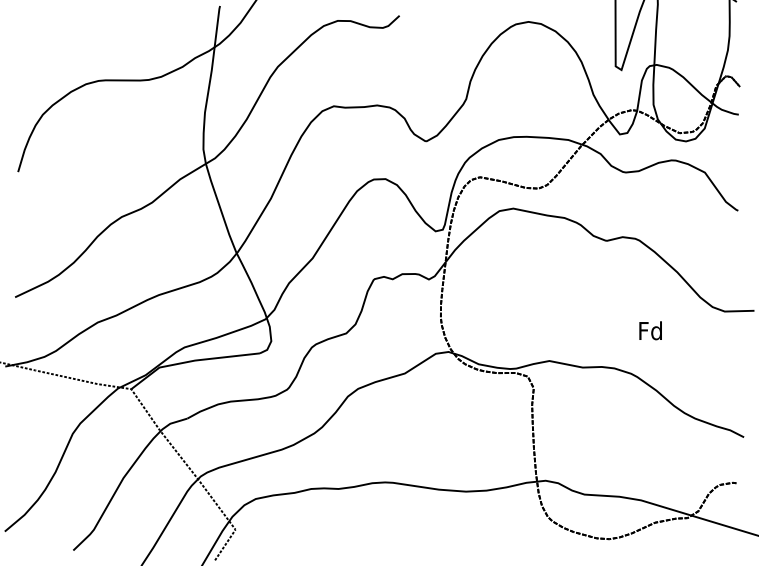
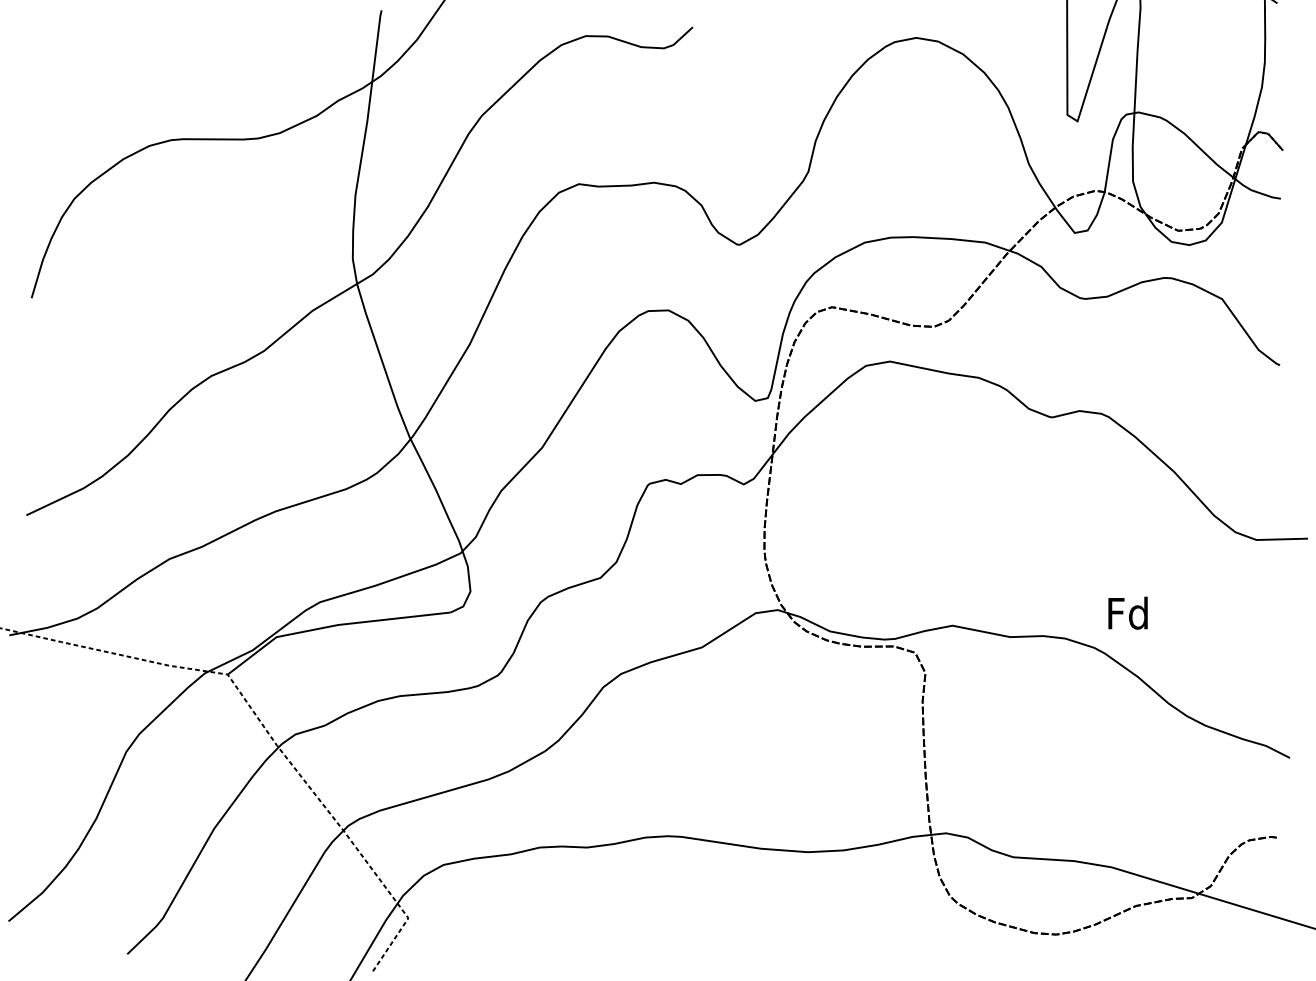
text: (650, 330) -> (1127, 612), moved

